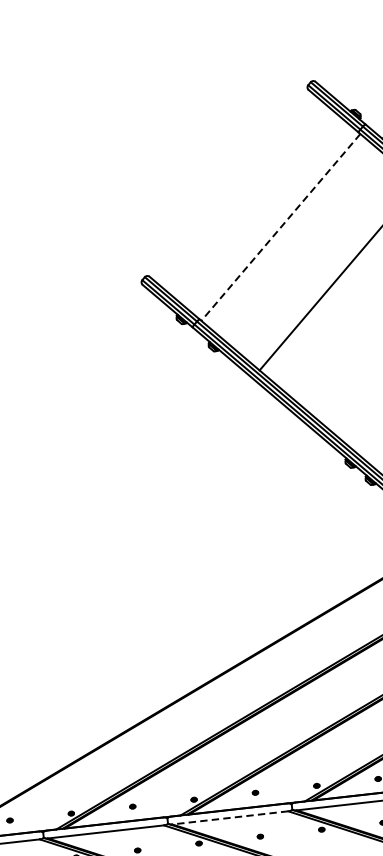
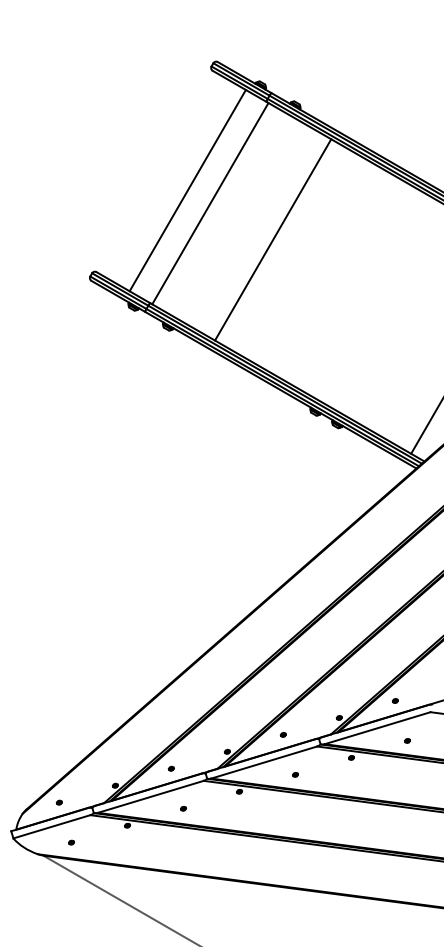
line: (259, 209) -> (187, 190), added
line: (280, 228) -> (210, 204), dashed -> solid
line: (229, 817) -> (263, 762), dashed -> solid

